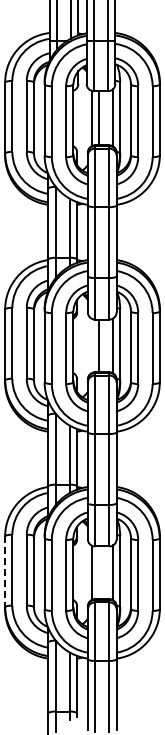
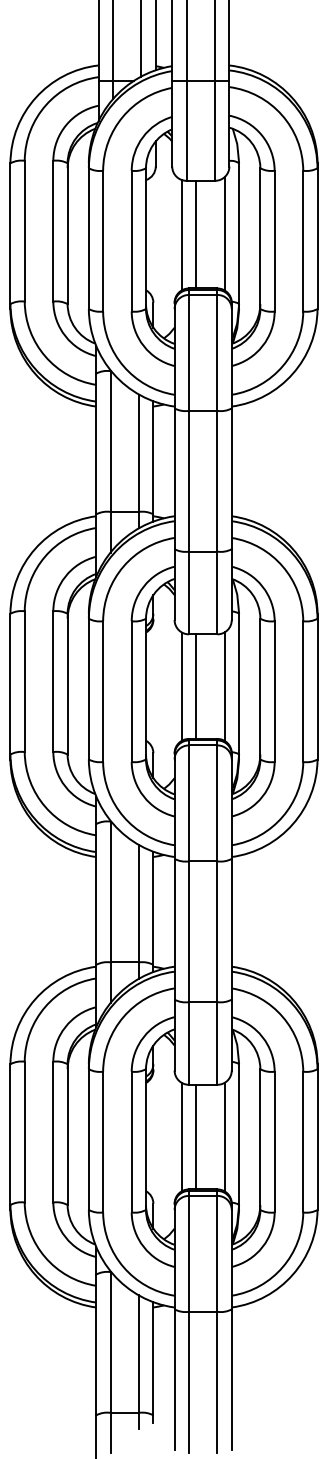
line: (91, 345) -> (181, 685), added
line: (5, 572) -> (11, 1136), dashed -> solid
line: (98, 572) -> (195, 1136), added

